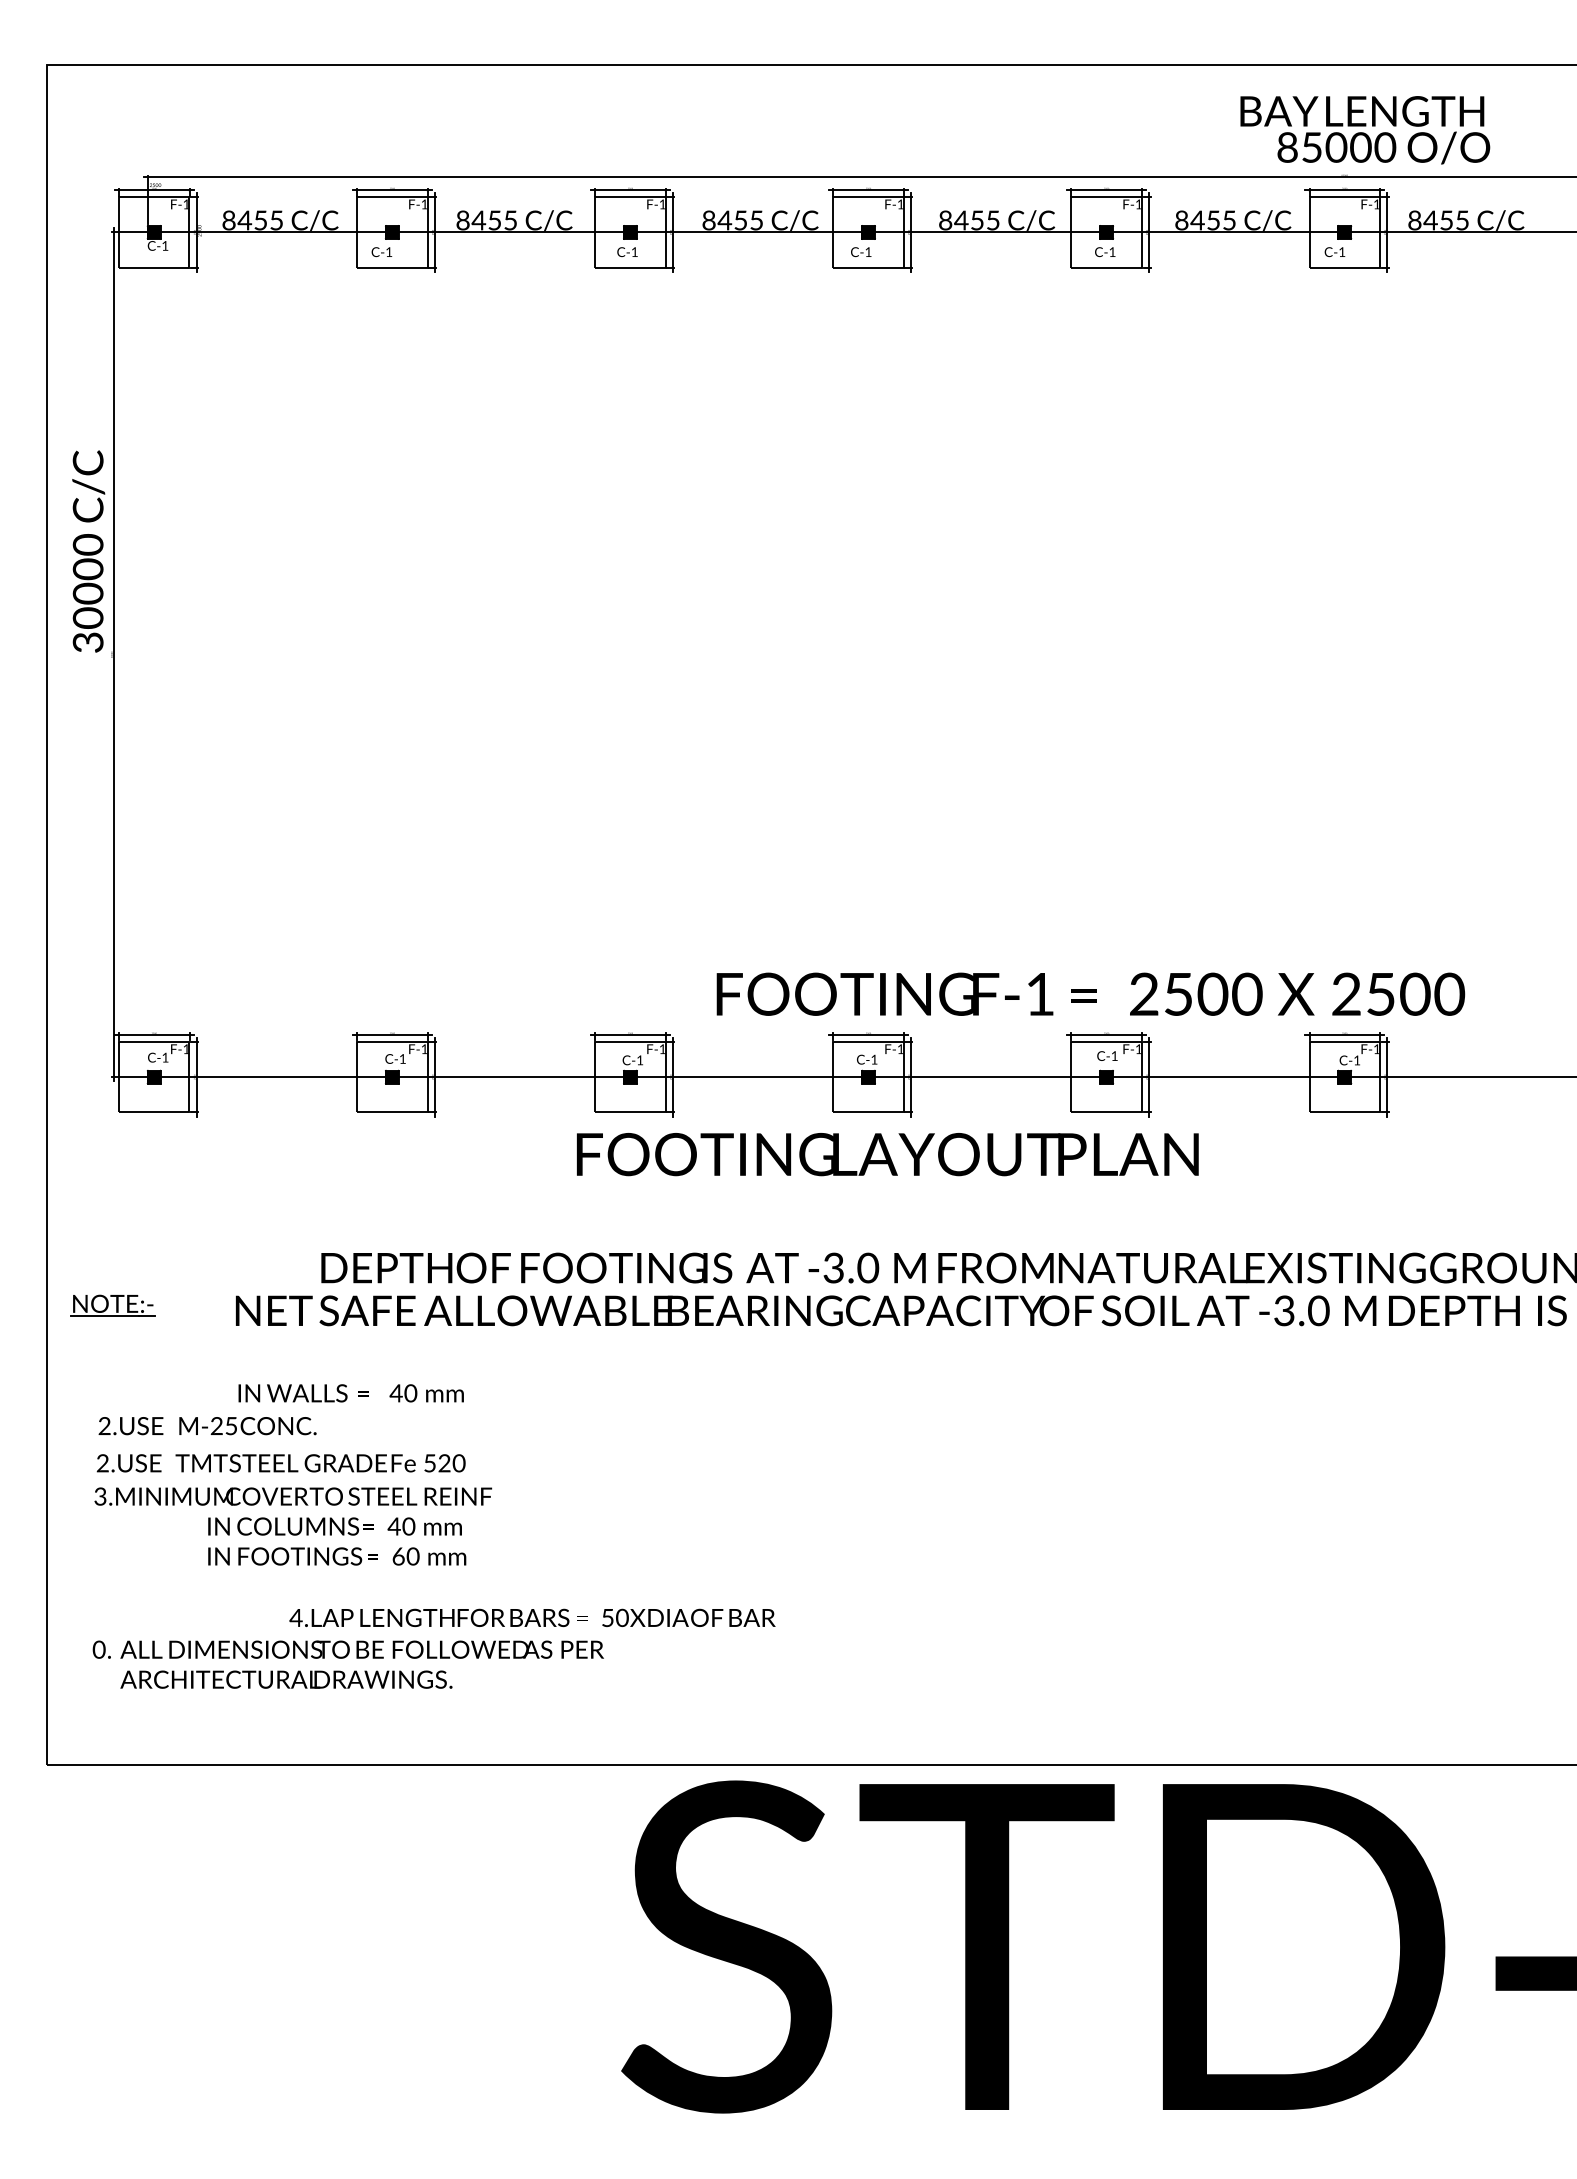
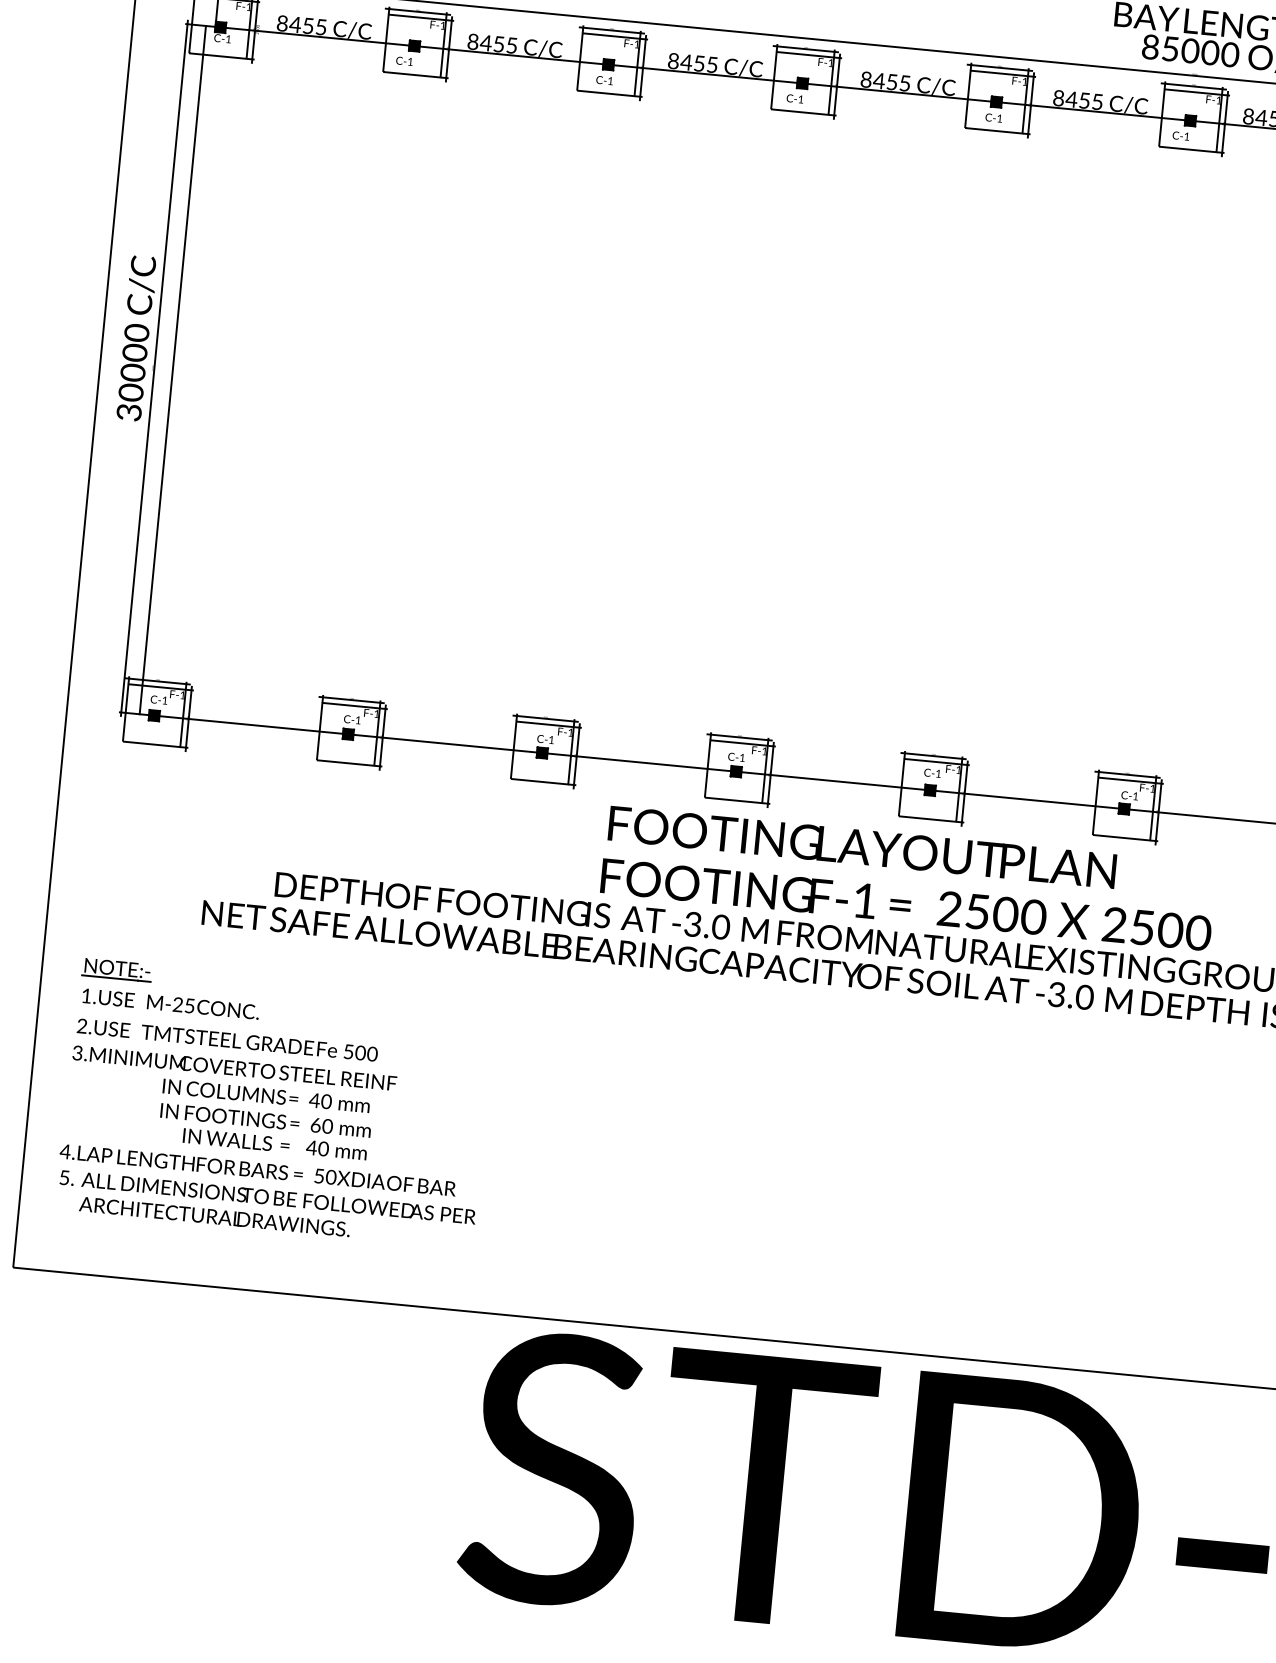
text: (88, 551) -> (136, 338), moved
line: (136, 654) -> (173, 369), added
text: (1090, 993) -> (906, 904), moved
text: (887, 1154) -> (862, 847), moved
part: (112, 1305) -> (116, 969), moved
text: (350, 1393) -> (274, 1144), moved
text: (104, 1425) -> (86, 995), 2.USE -> 1.USE
text: (444, 1463) -> (360, 1053), 520 -> 500
text: (532, 1617) -> (258, 1169), moved
text: (98, 1649) -> (64, 1177), 0. -> 5.

